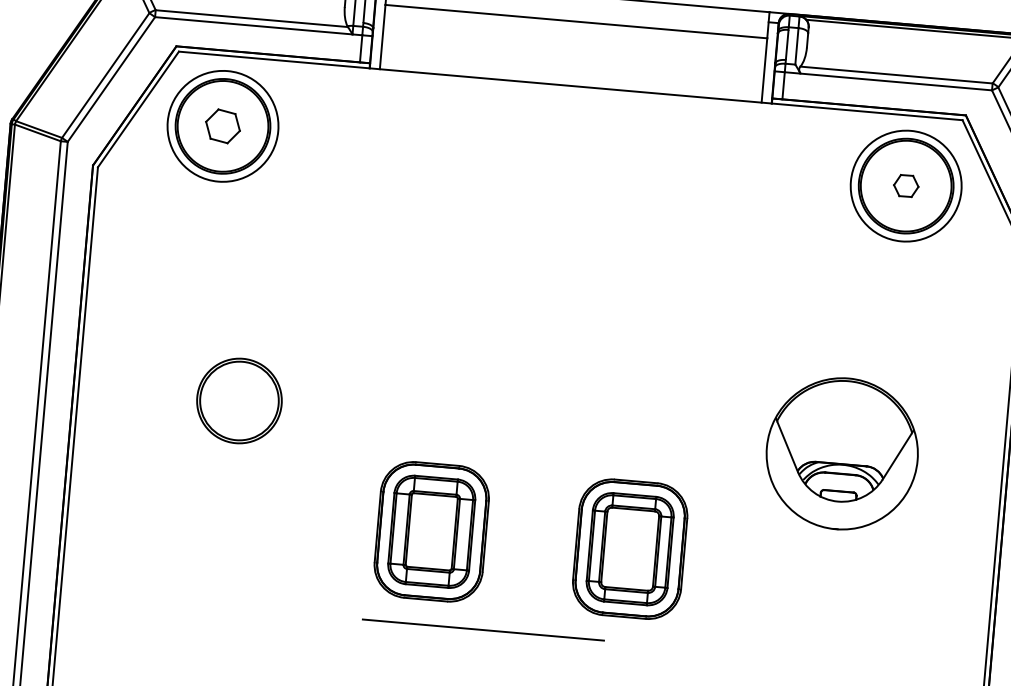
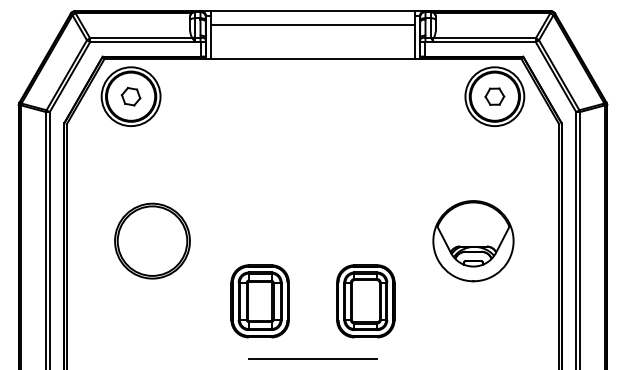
part: (905, 185) -> (494, 96), size x1.43
part: (239, 399) -> (152, 240), size x1.67
line: (482, 629) -> (312, 358), moved

